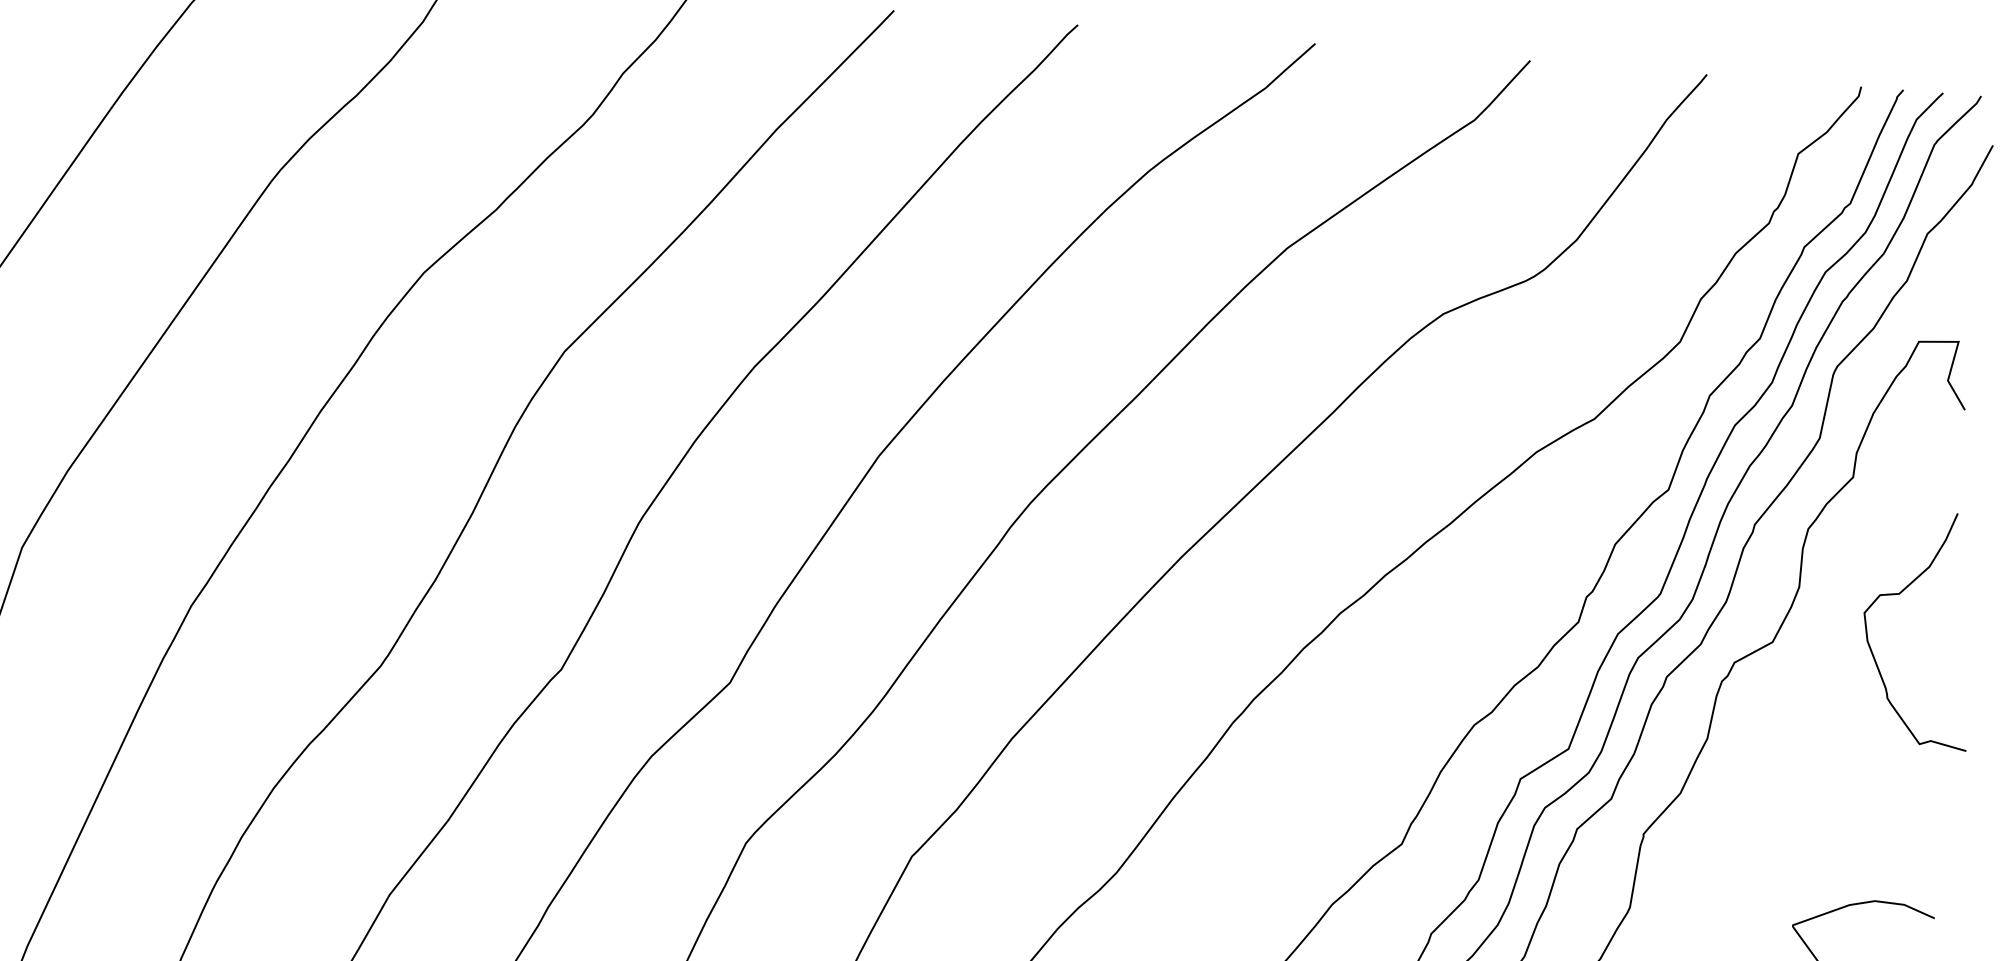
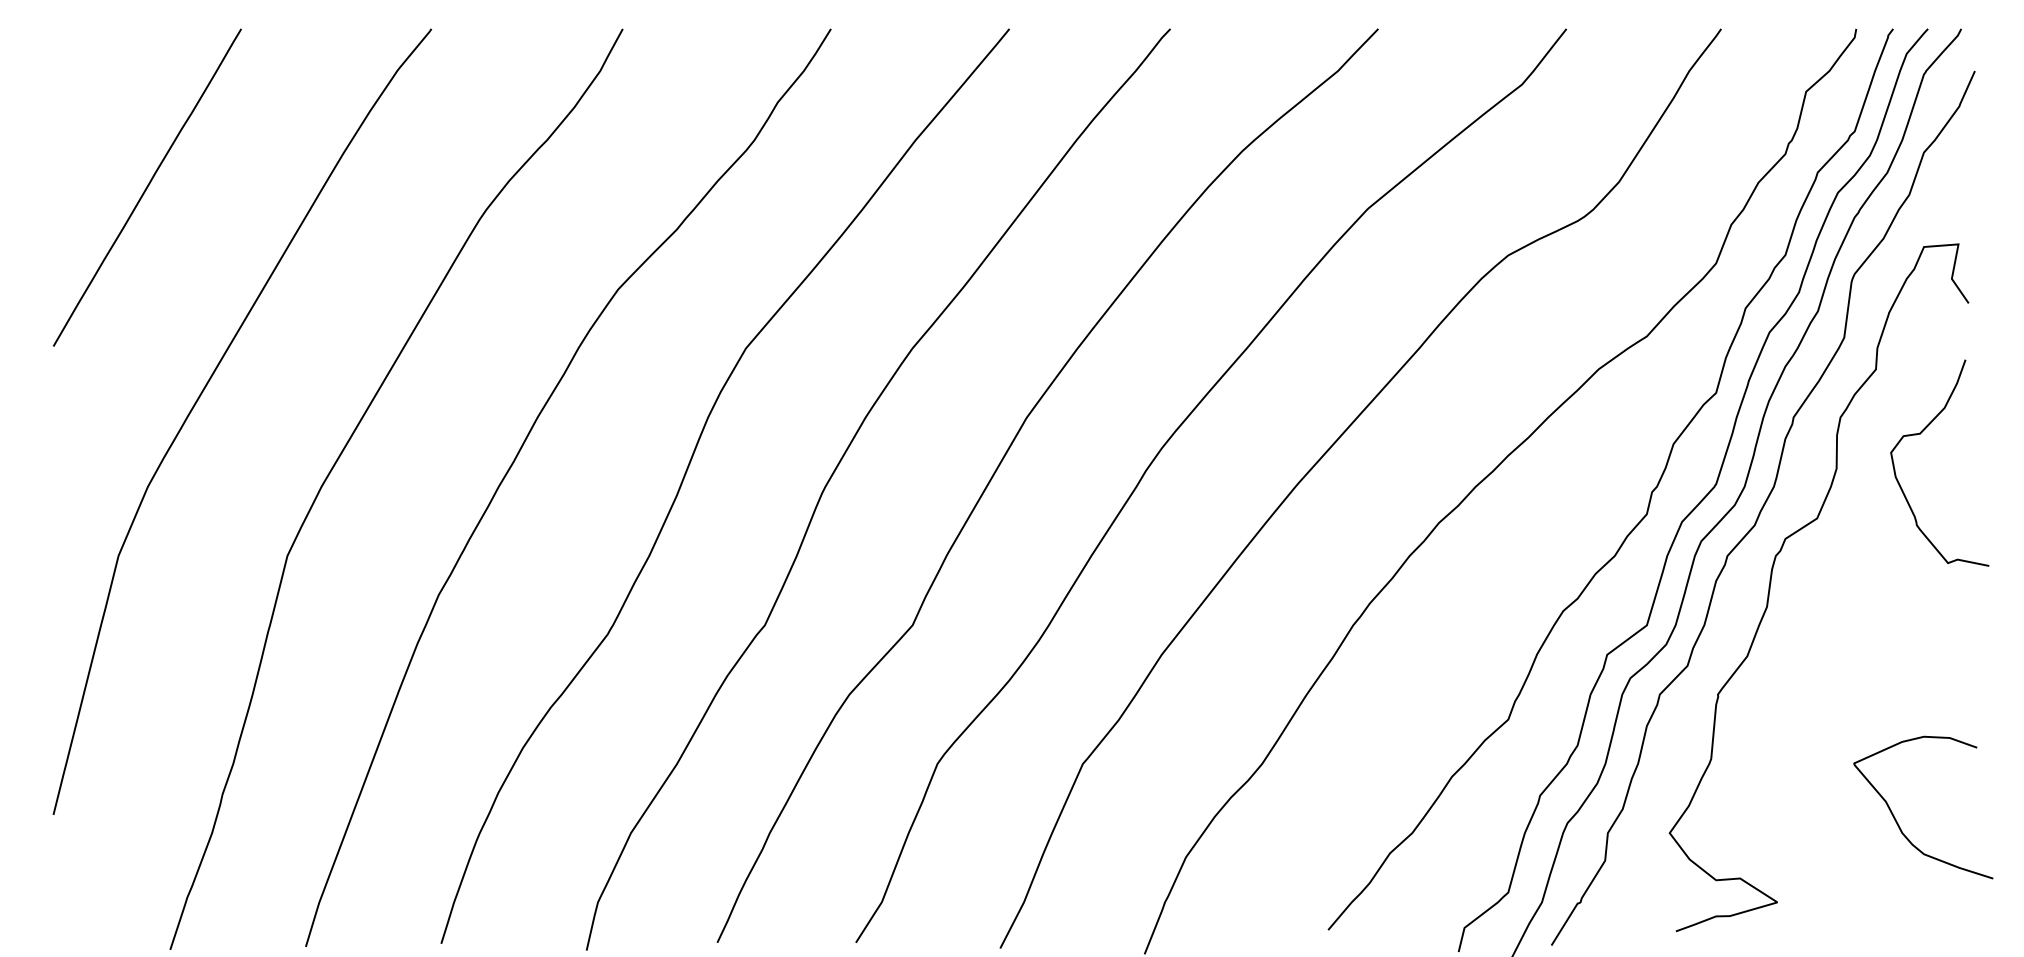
curve: (1899, 594) -> (1920, 434), moved

